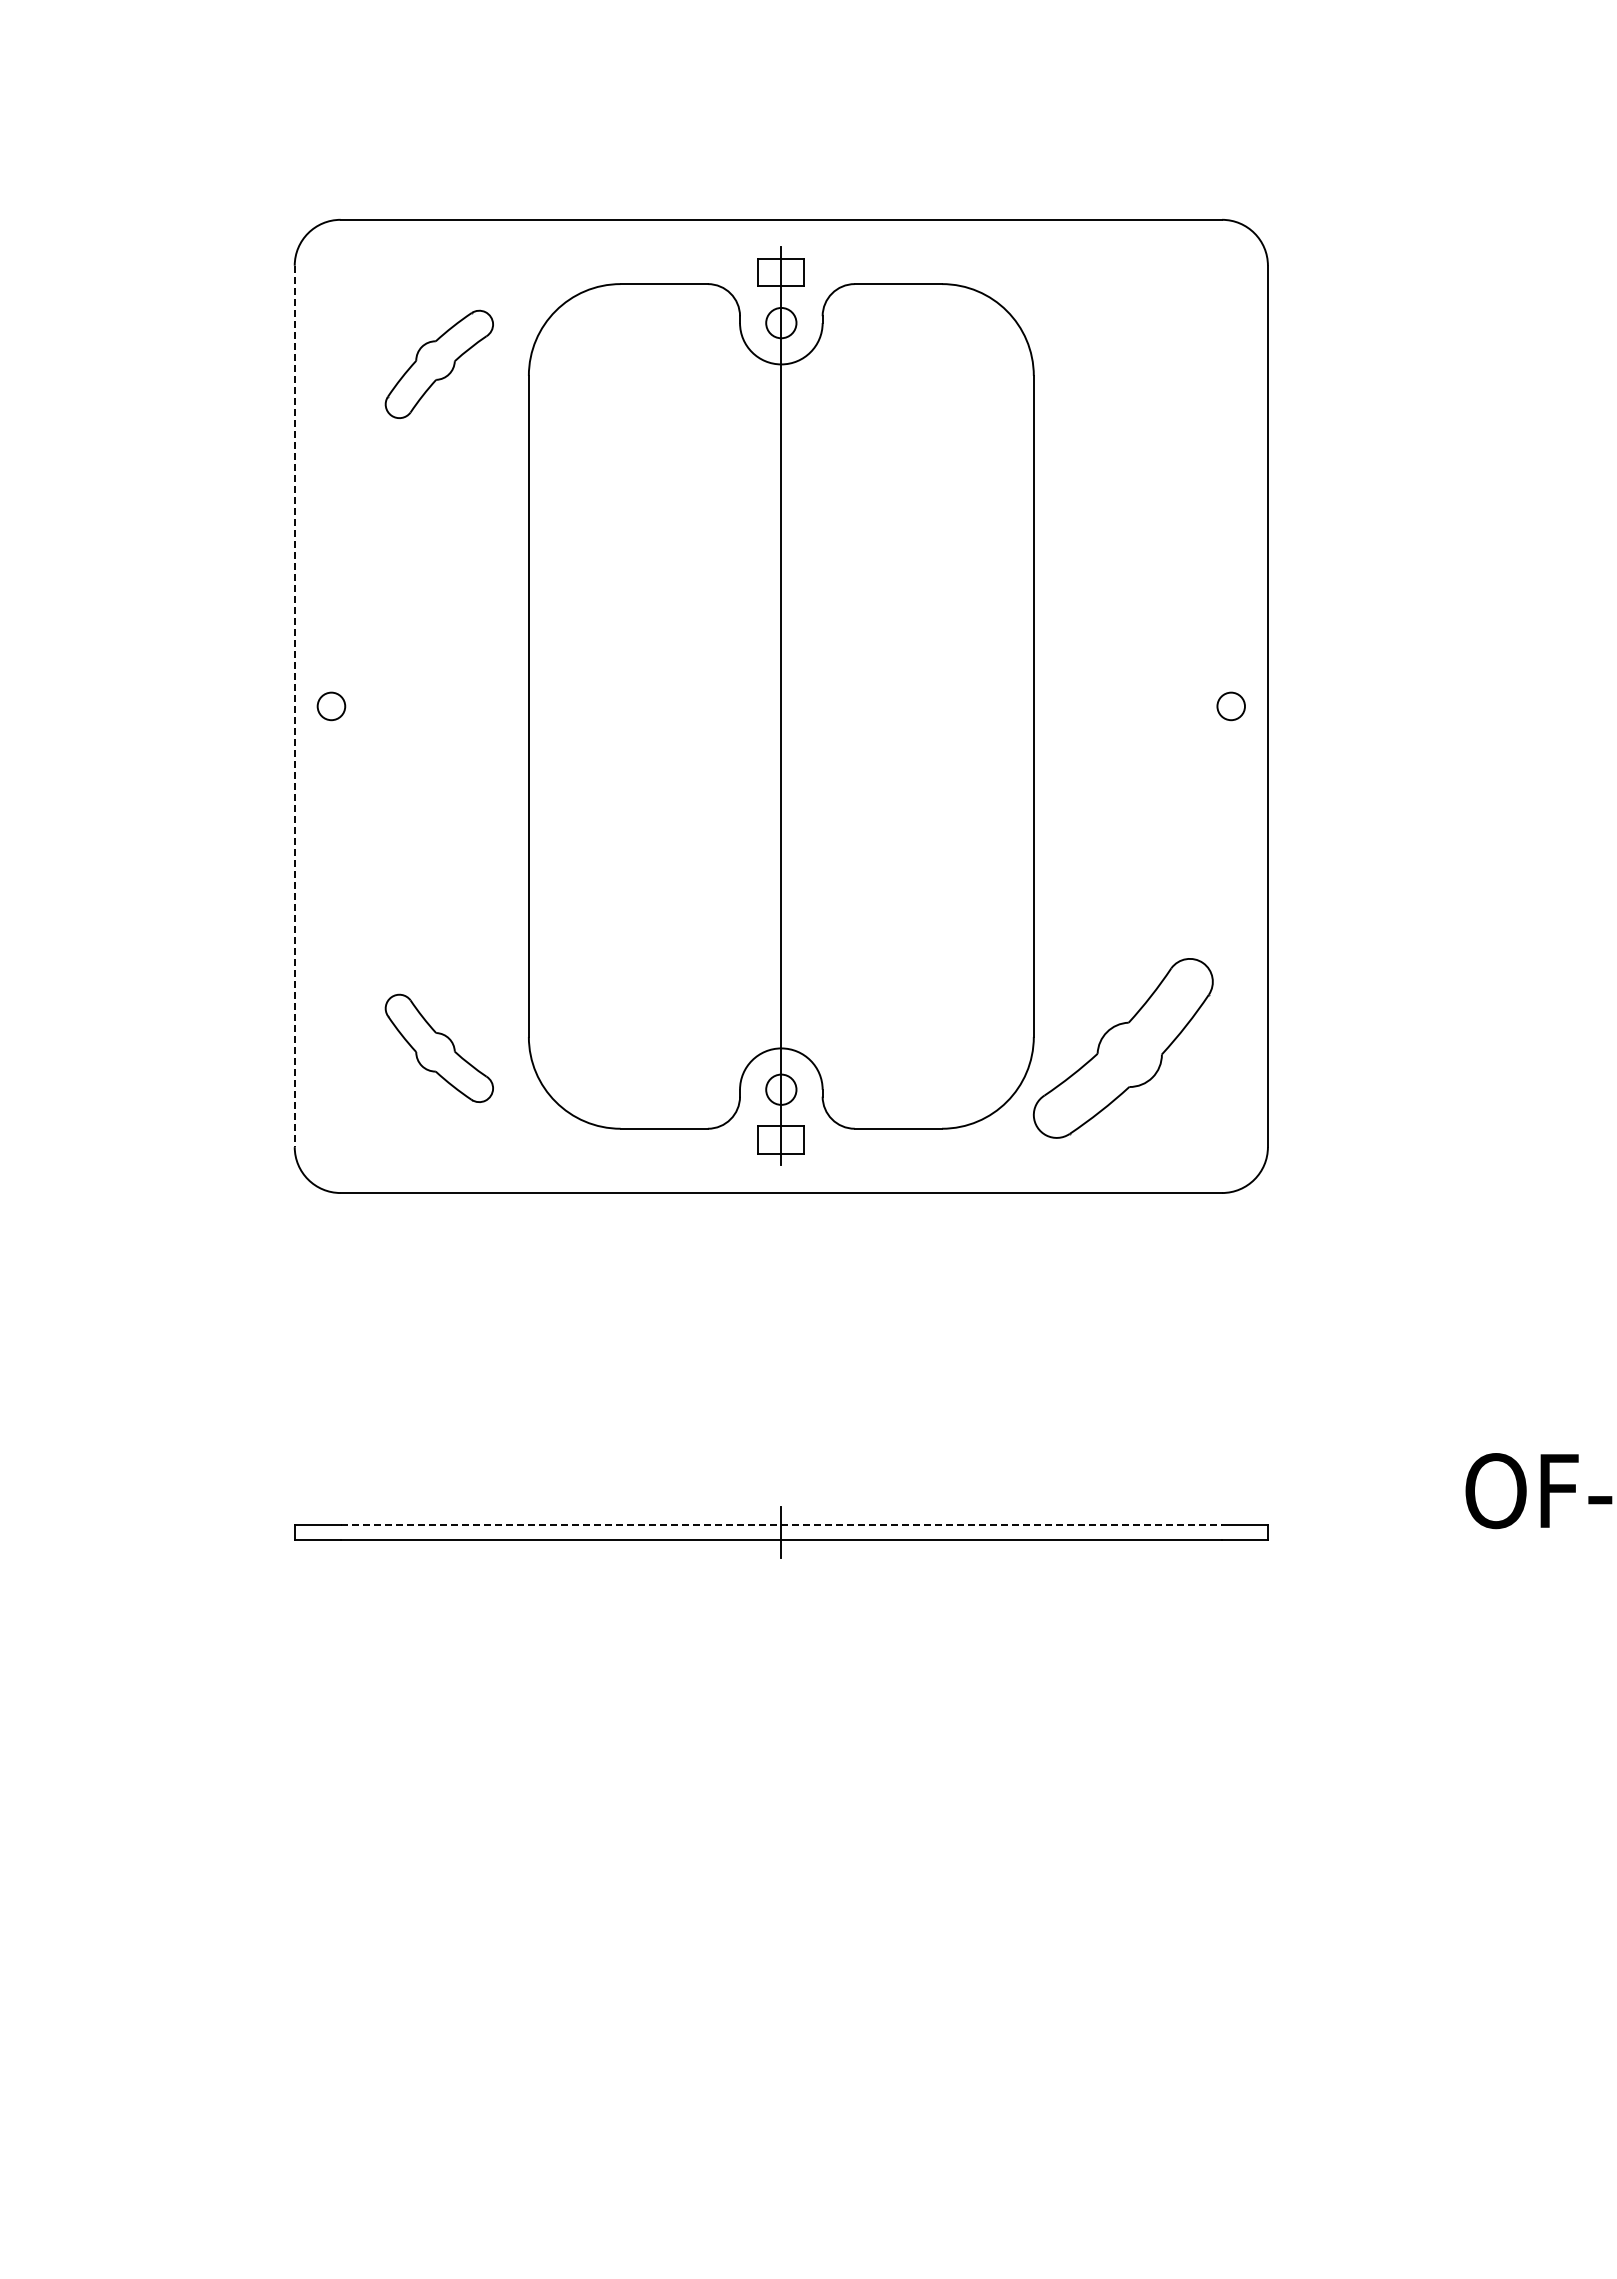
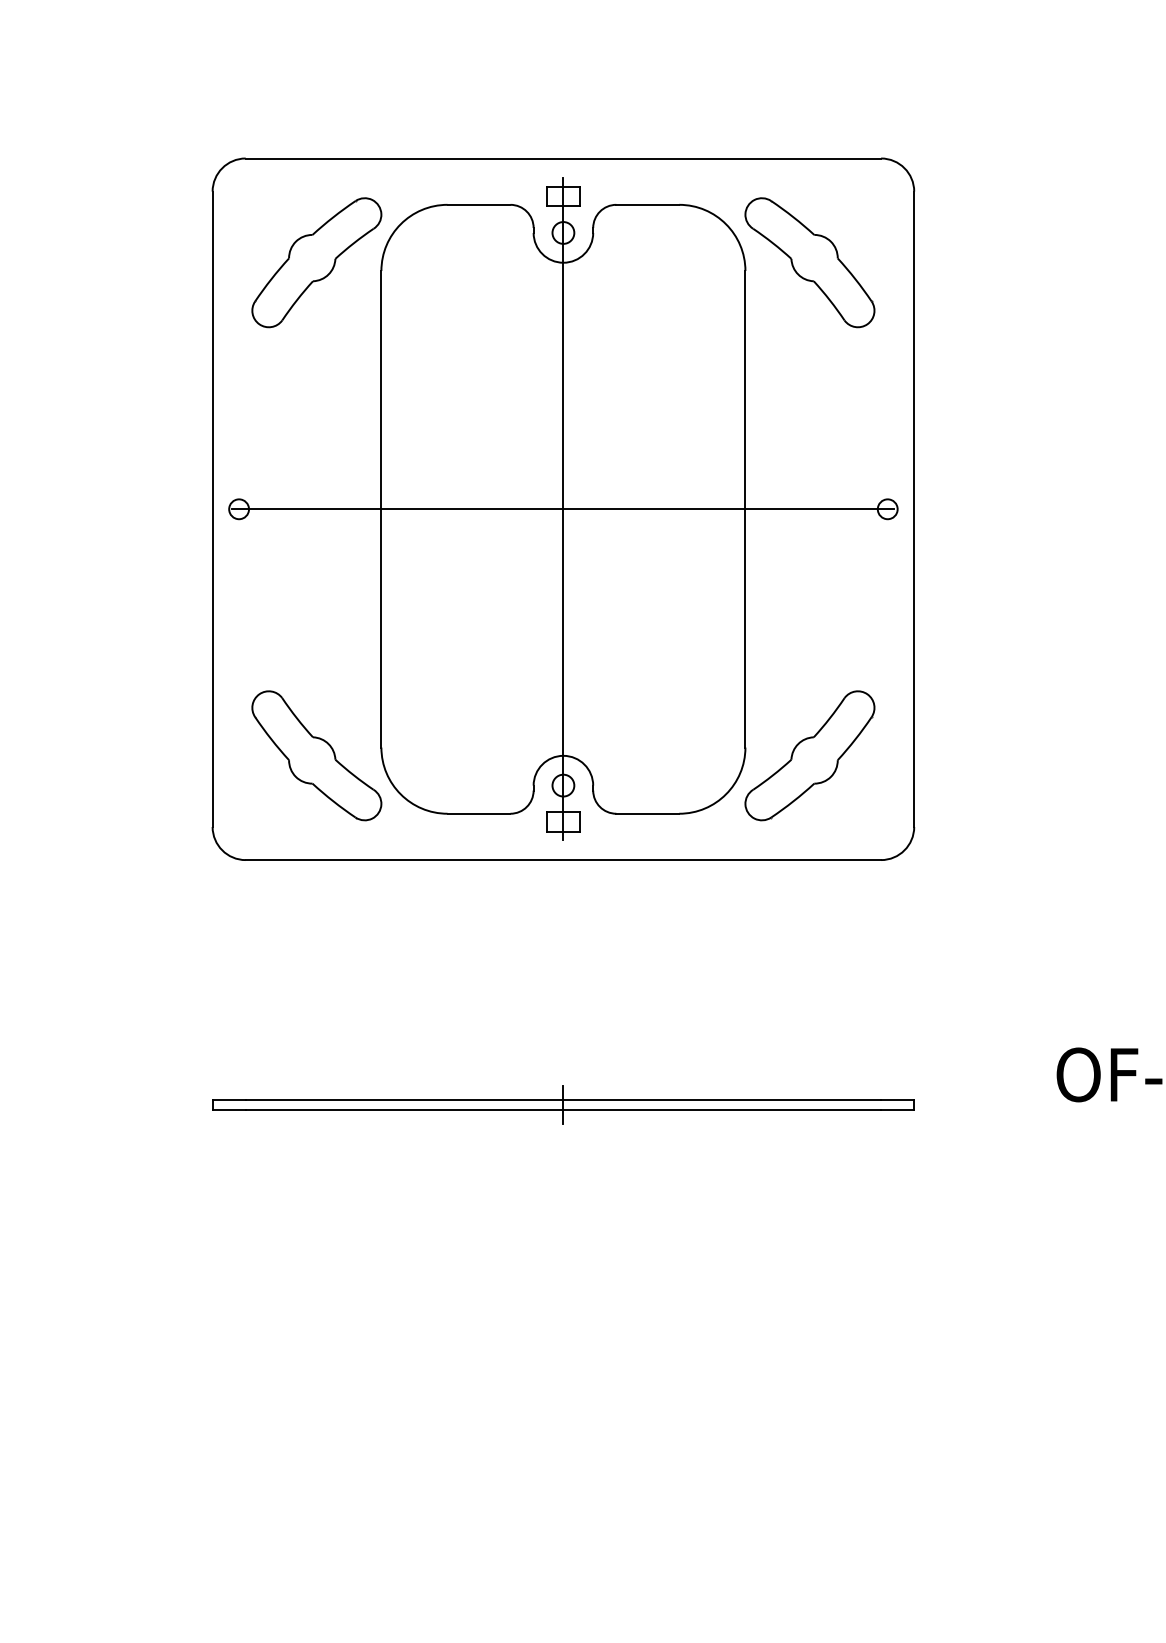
part: (439, 364) -> (316, 262), size x1.67
part: (1122, 364) -> (809, 262), added
line: (294, 706) -> (212, 509), dashed -> solid
line: (781, 706) -> (563, 509), added
part: (439, 1048) -> (316, 755), size x1.67
line: (781, 1525) -> (563, 1099), dashed -> solid

